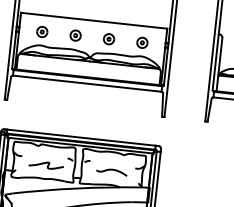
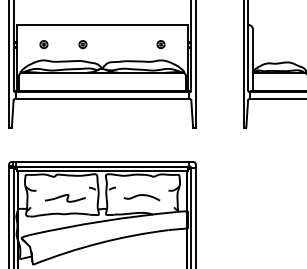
part: (41, 31) -> (43, 44), size x0.6
part: (75, 35) -> (82, 44), size x0.6
part: (108, 39) -> (121, 44), removed
part: (141, 42) -> (160, 44), size x0.6

